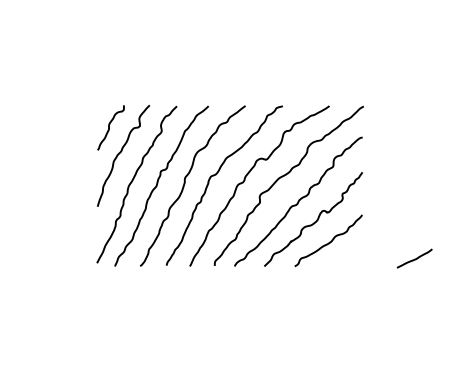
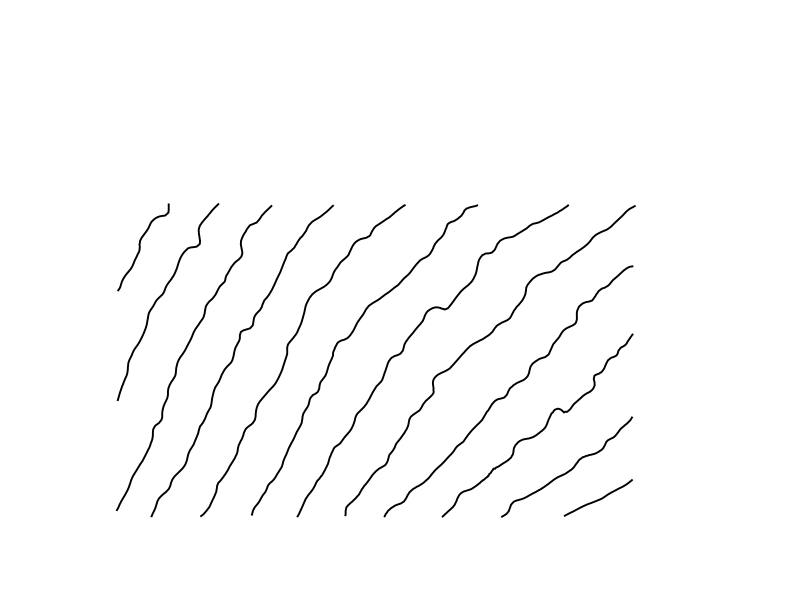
curve: (414, 258) -> (597, 497), moved

